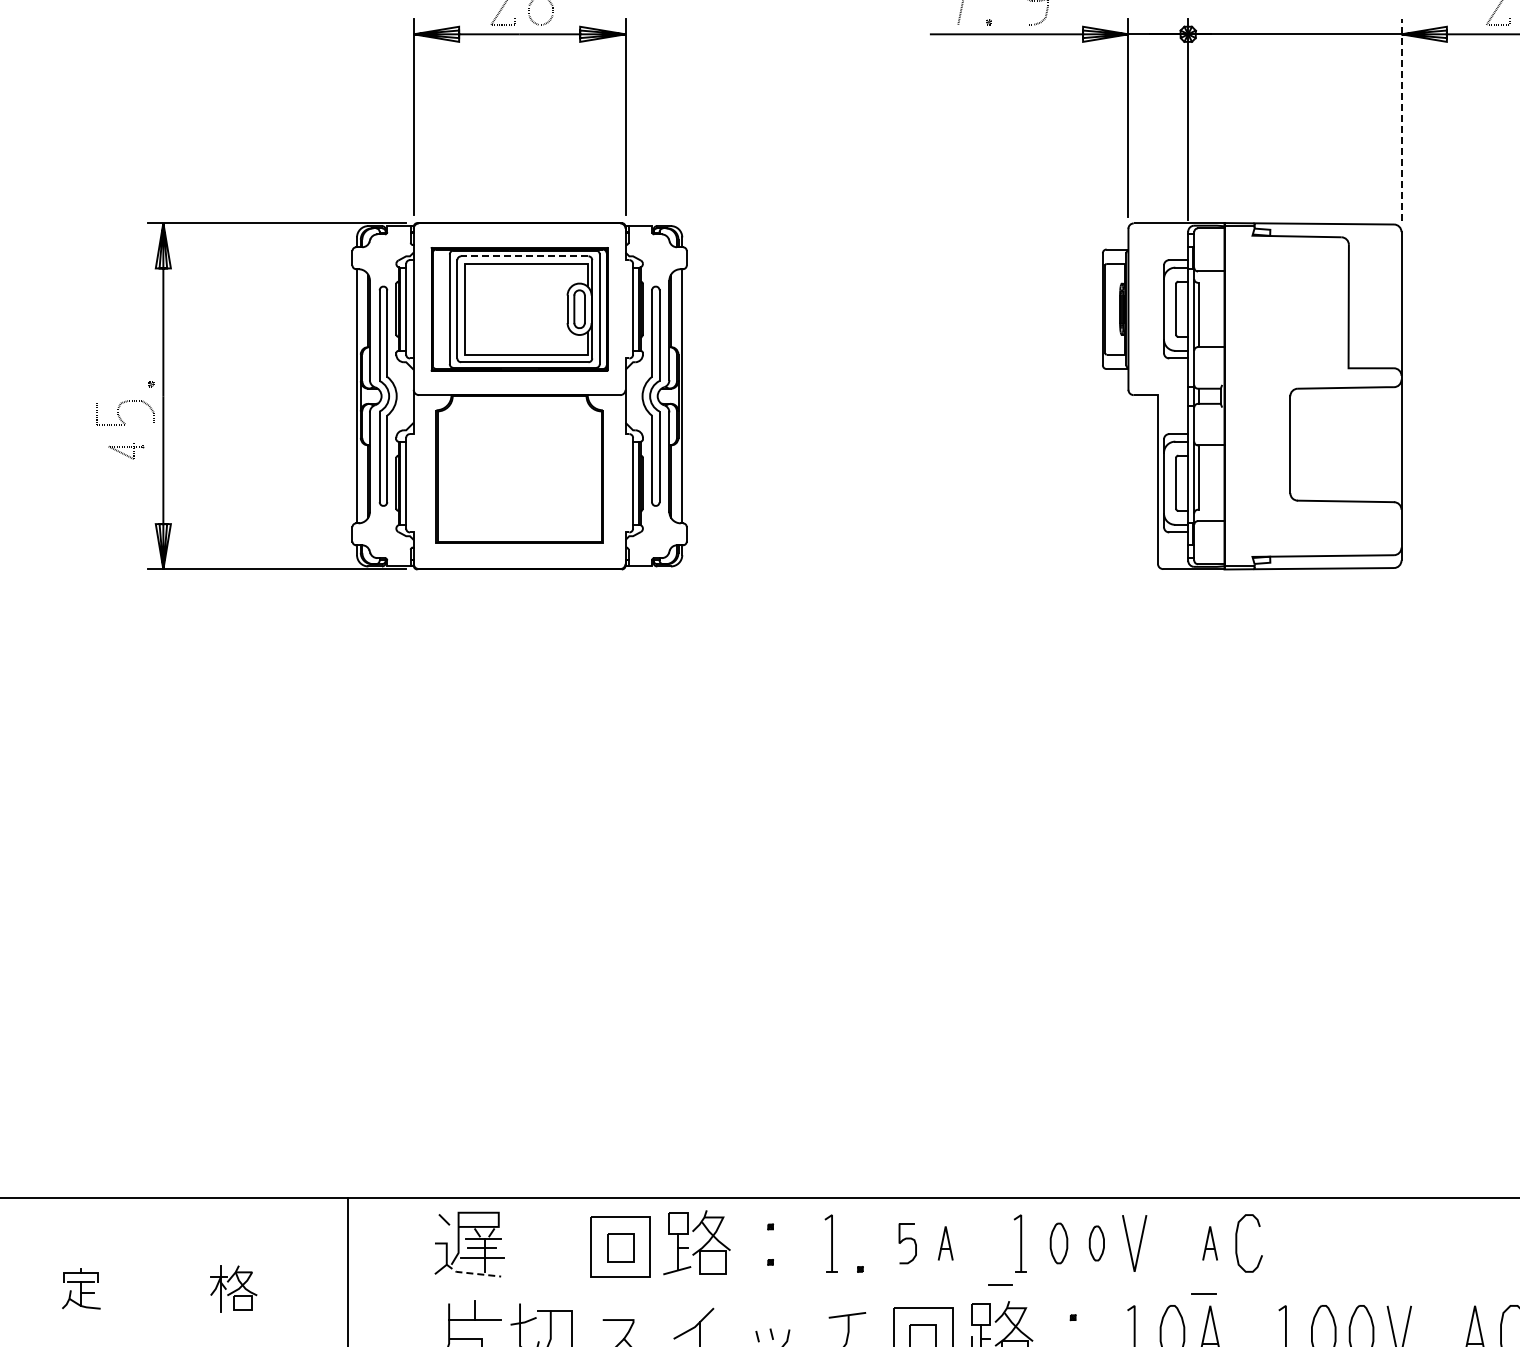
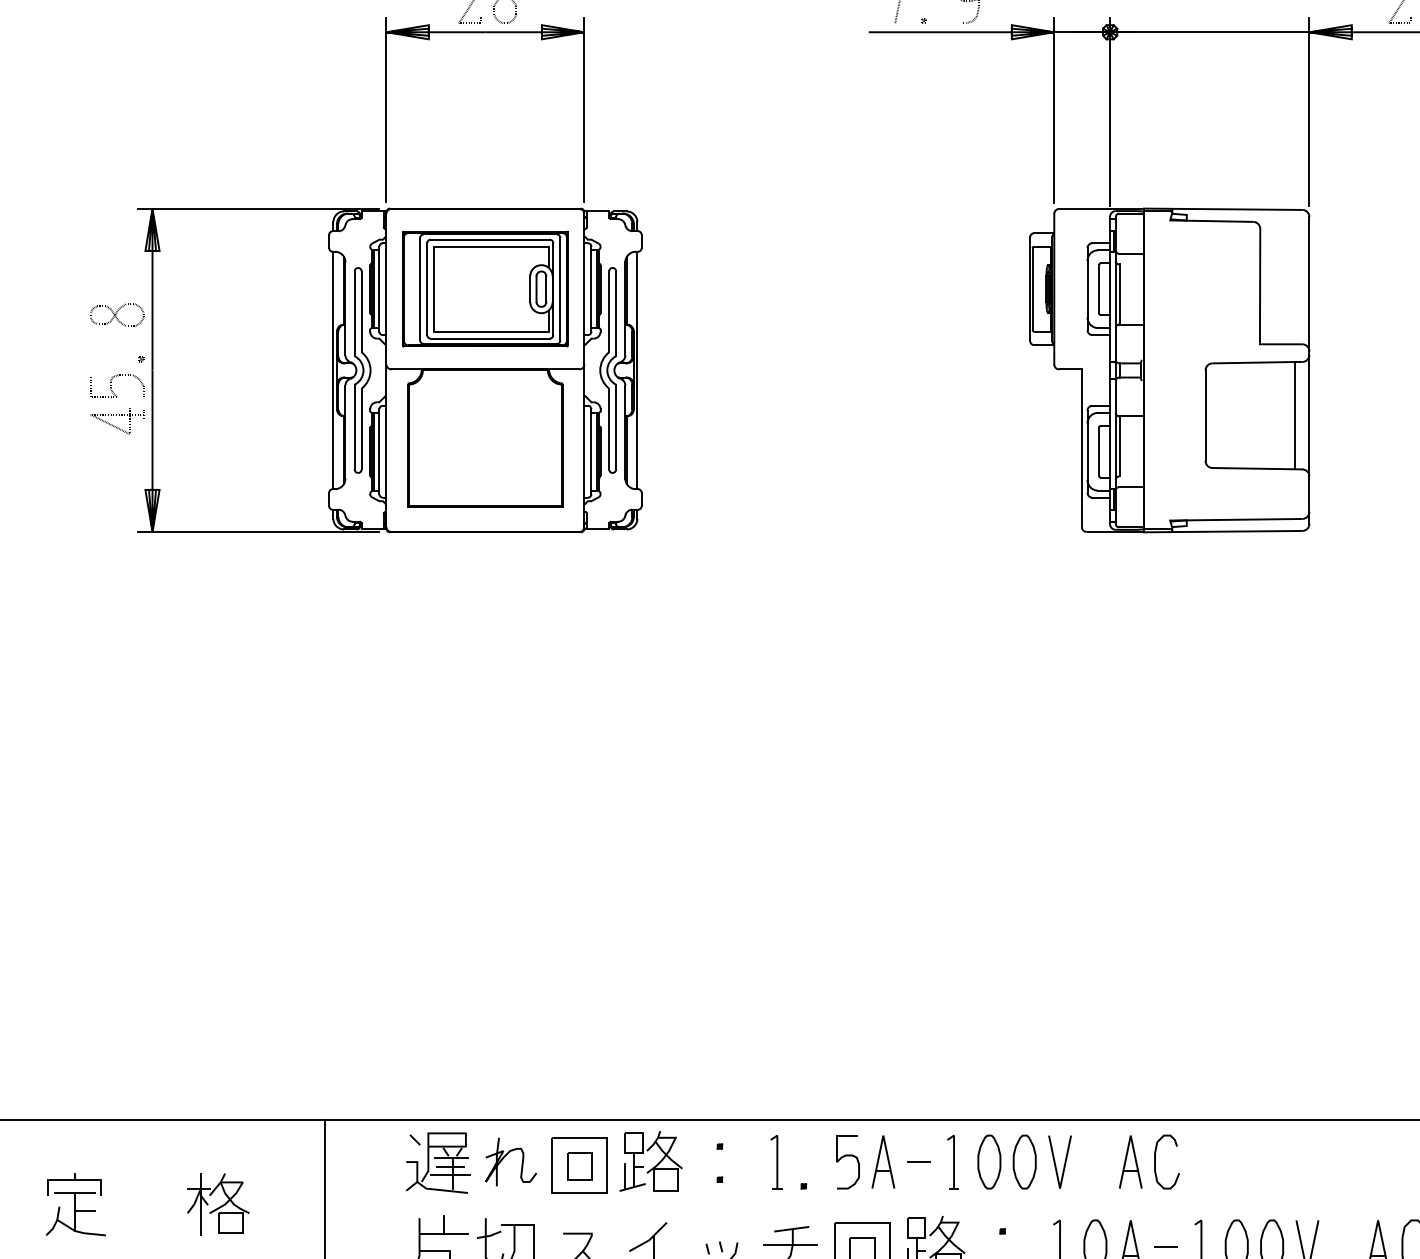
line: (1401, 119) -> (1309, 111), dashed -> solid
line: (524, 256) -> (489, 239), dashed -> solid
line: (625, 309) -> (584, 289), added
part: (125, 336) -> (117, 314), added
line: (1386, 444) -> (1295, 415), added
part: (125, 450) -> (117, 421), size x1.67
line: (413, 483) -> (386, 451), added
line: (625, 483) -> (584, 451), added
part: (541, 1237) -> (505, 1156), added
part: (907, 1243) -> (847, 1162), size x1.43
part: (945, 1243) -> (883, 1162), size x1.67
part: (1058, 1243) -> (988, 1162), size x1.43
part: (1096, 1243) -> (1024, 1162), size x1.67
part: (1209, 1243) -> (1130, 1162), size x1.67
line: (668, 1258) -> (624, 1176), added
line: (472, 1273) -> (441, 1190), dashed -> solid
line: (1000, 1284) -> (918, 1161), moved
part: (81, 1288) -> (76, 1204), size x1.67
part: (233, 1288) -> (218, 1204), size x1.43
line: (1203, 1293) -> (1165, 1246), moved
line: (845, 1331) -> (789, 1244), added

